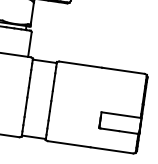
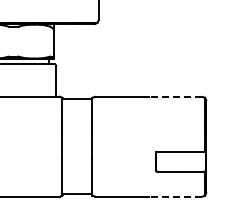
line: (123, 70) -> (175, 96), solid -> dashed
line: (111, 150) -> (175, 196), solid -> dashed

